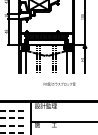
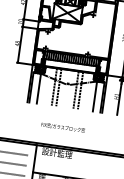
text: (59, 83) -> (63, 126), moved

